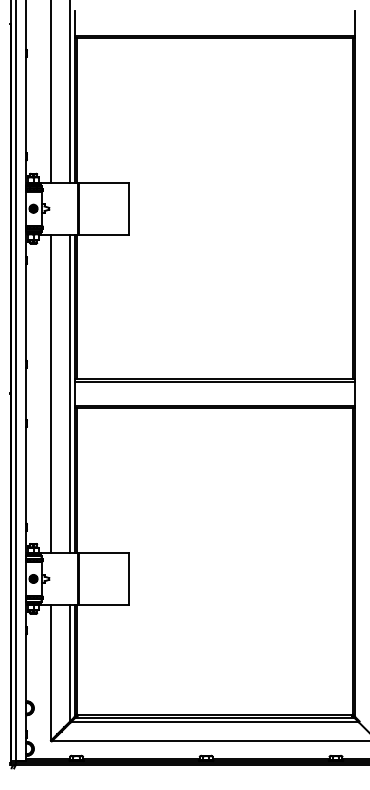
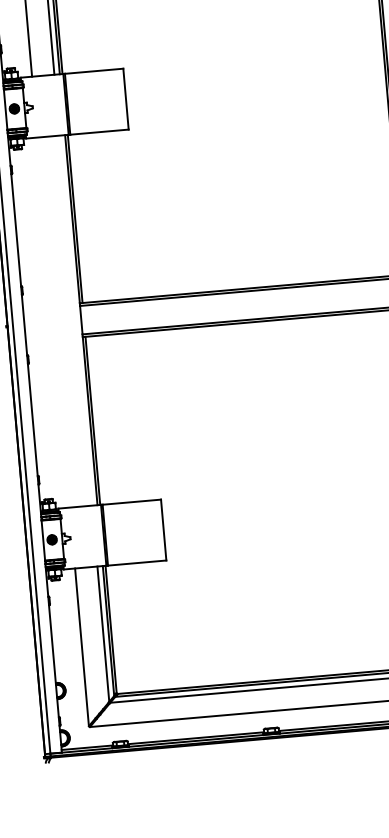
line: (51, 393) -> (54, 322), removed
line: (70, 393) -> (76, 320), removed

